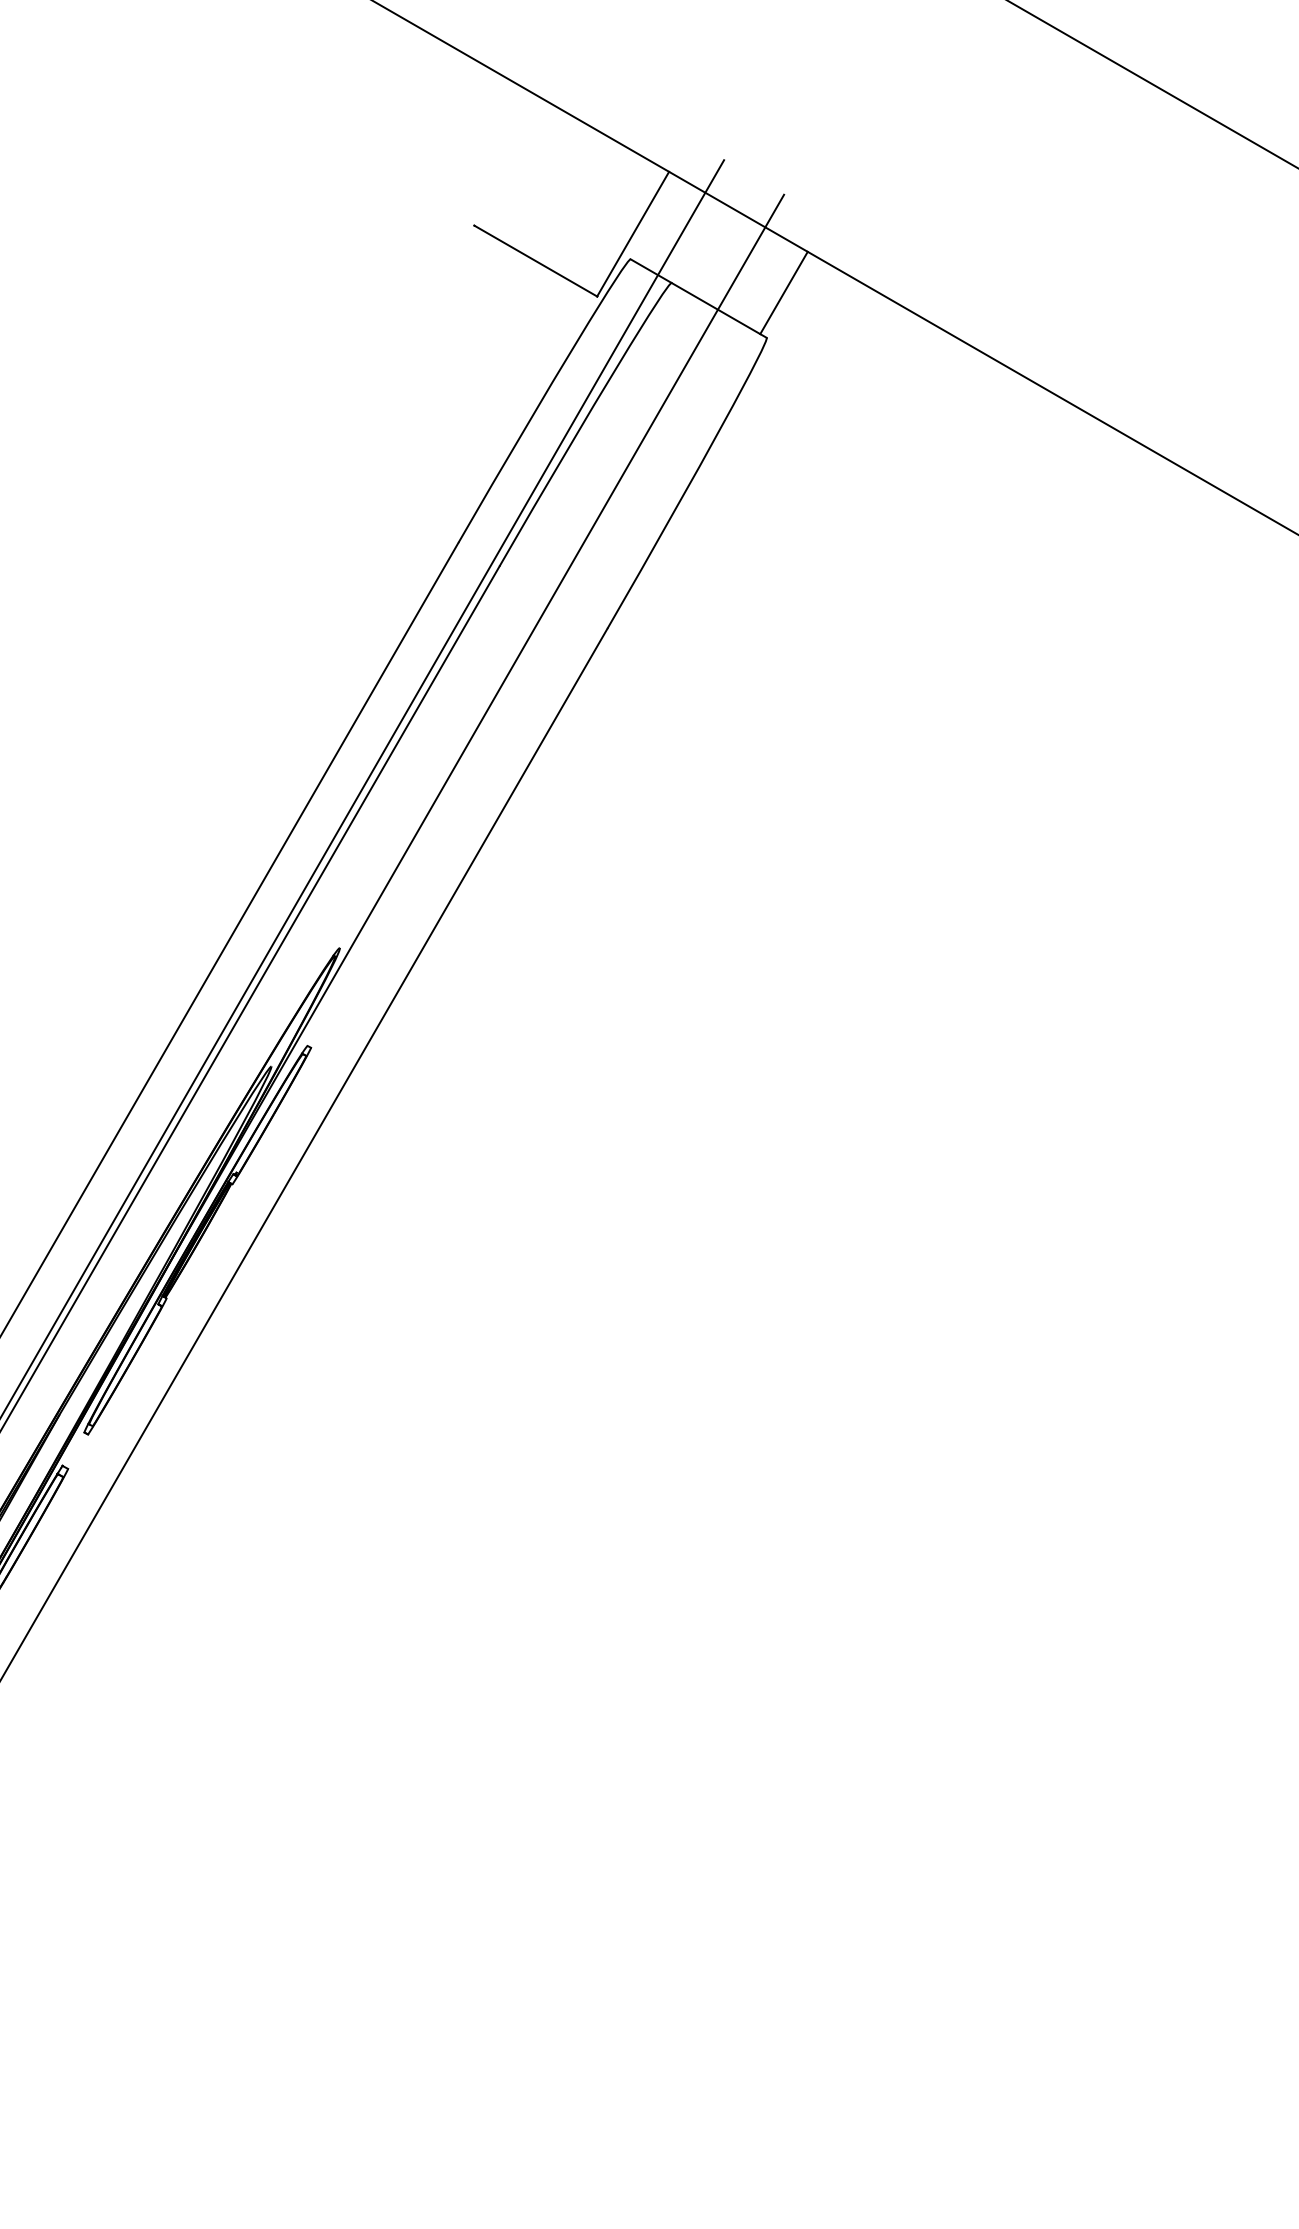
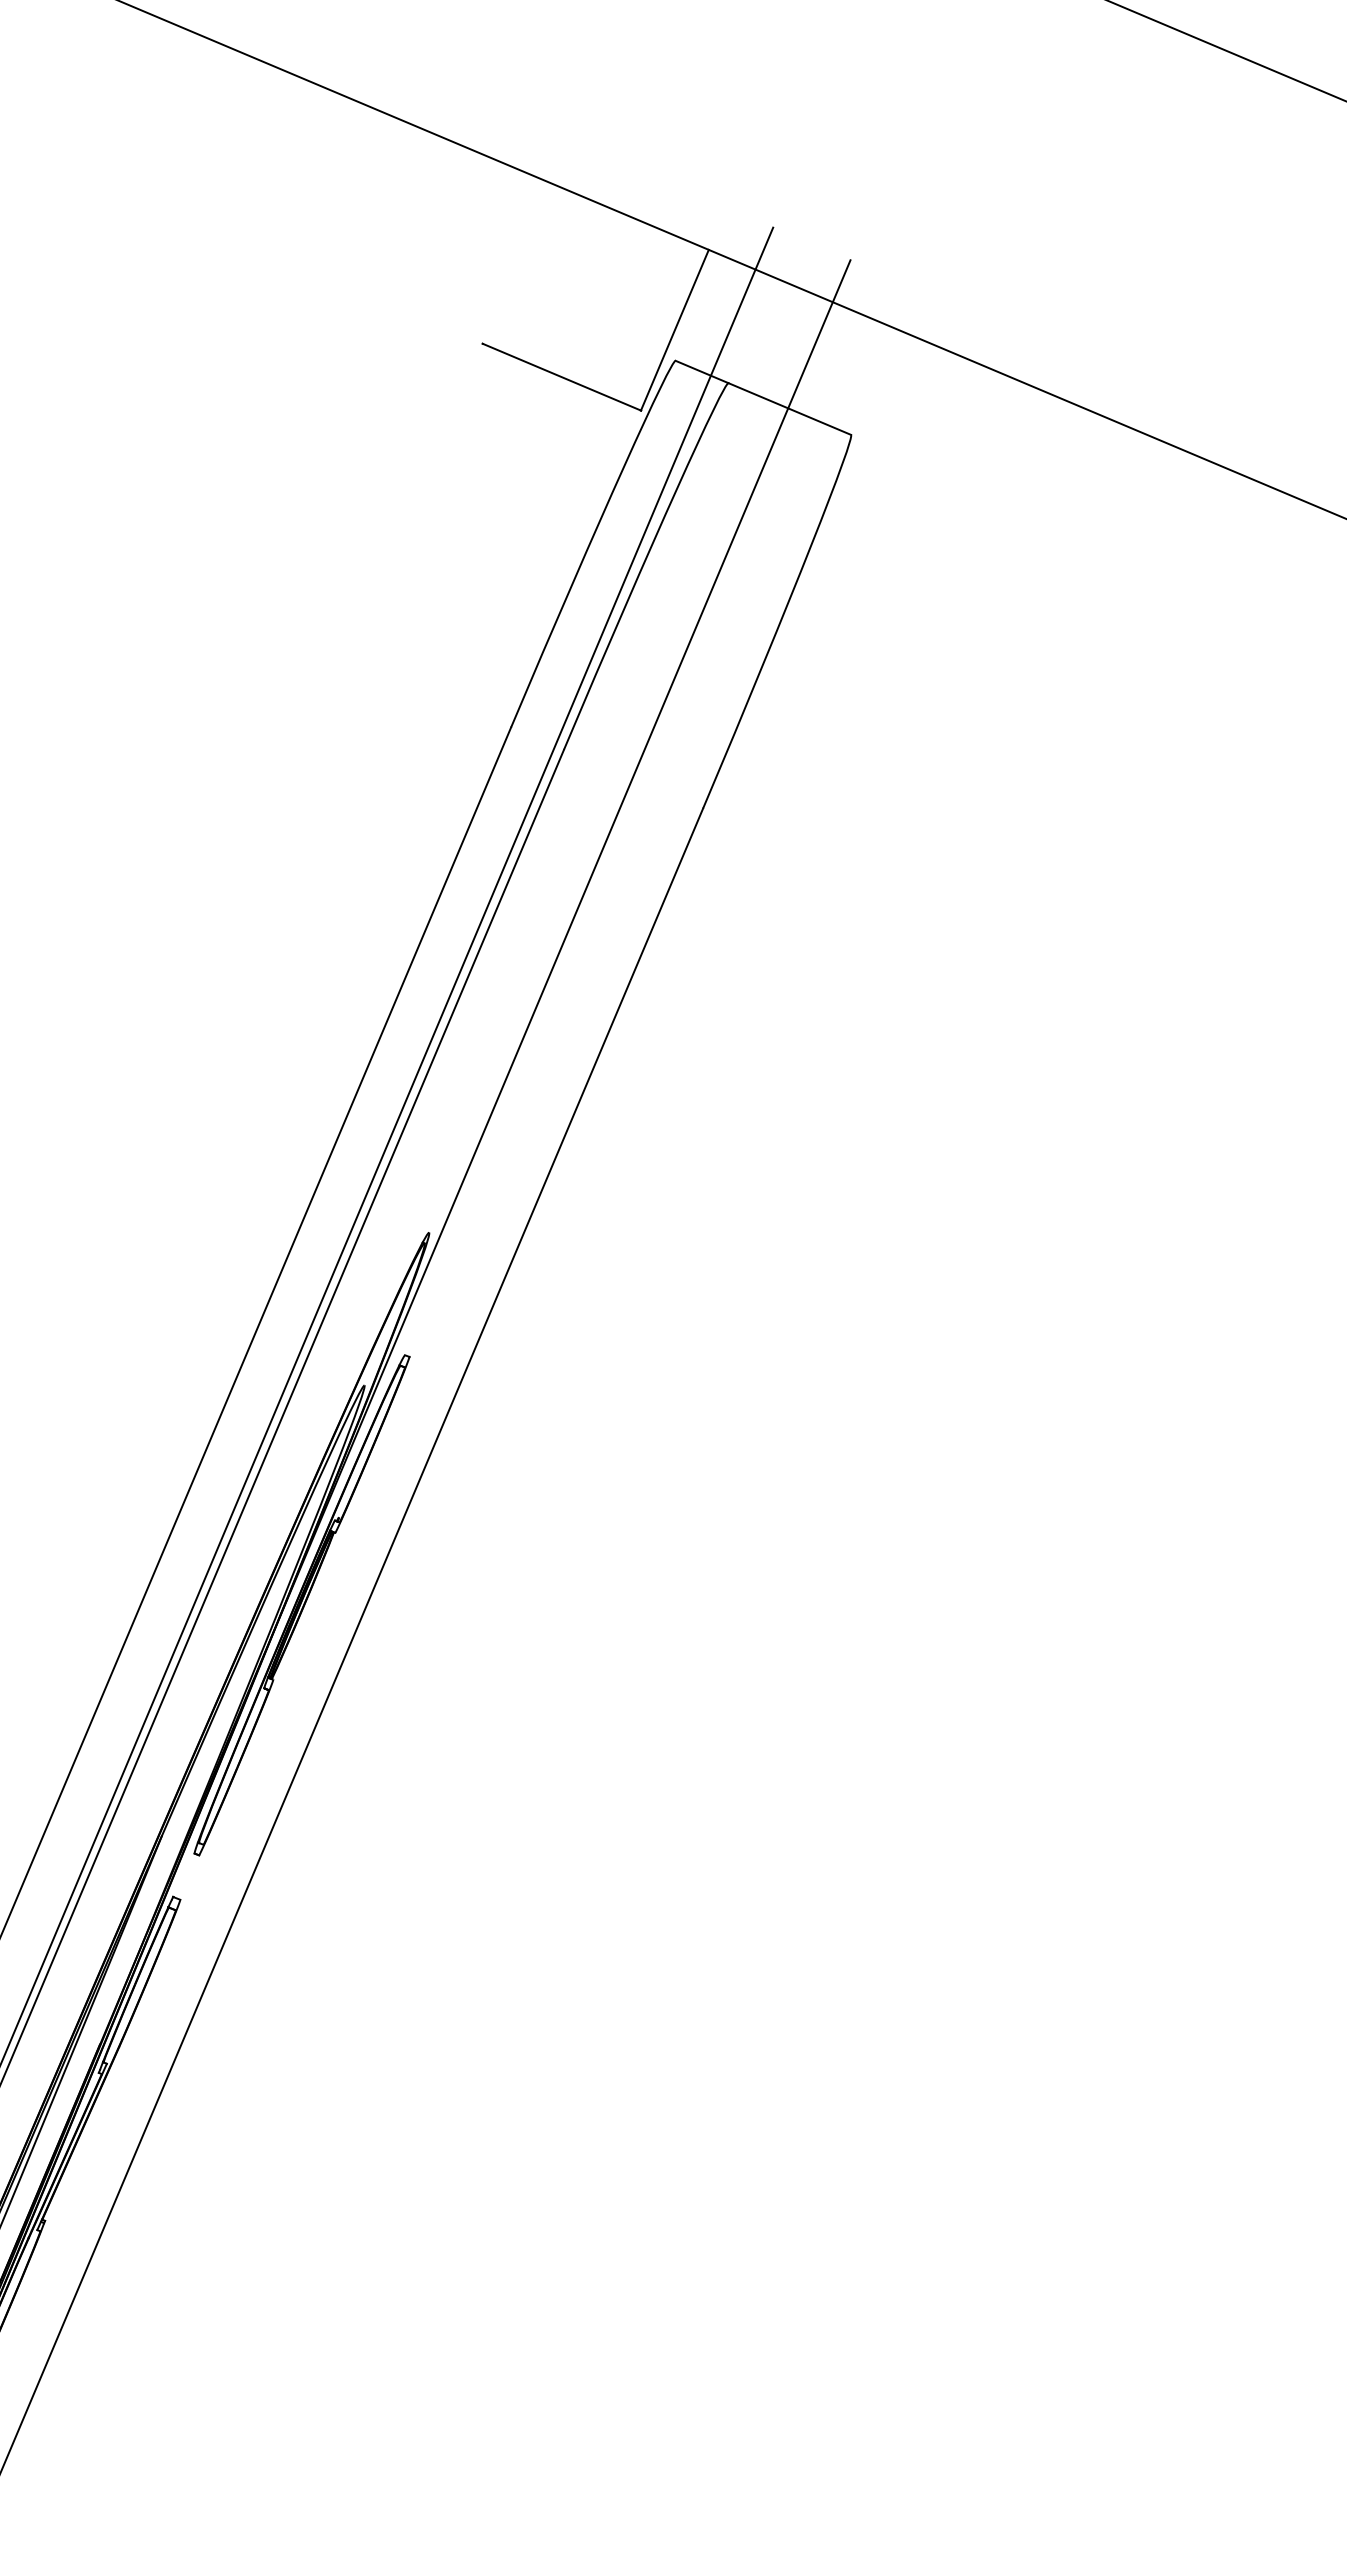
line: (783, 292) -> (864, 377), removed

